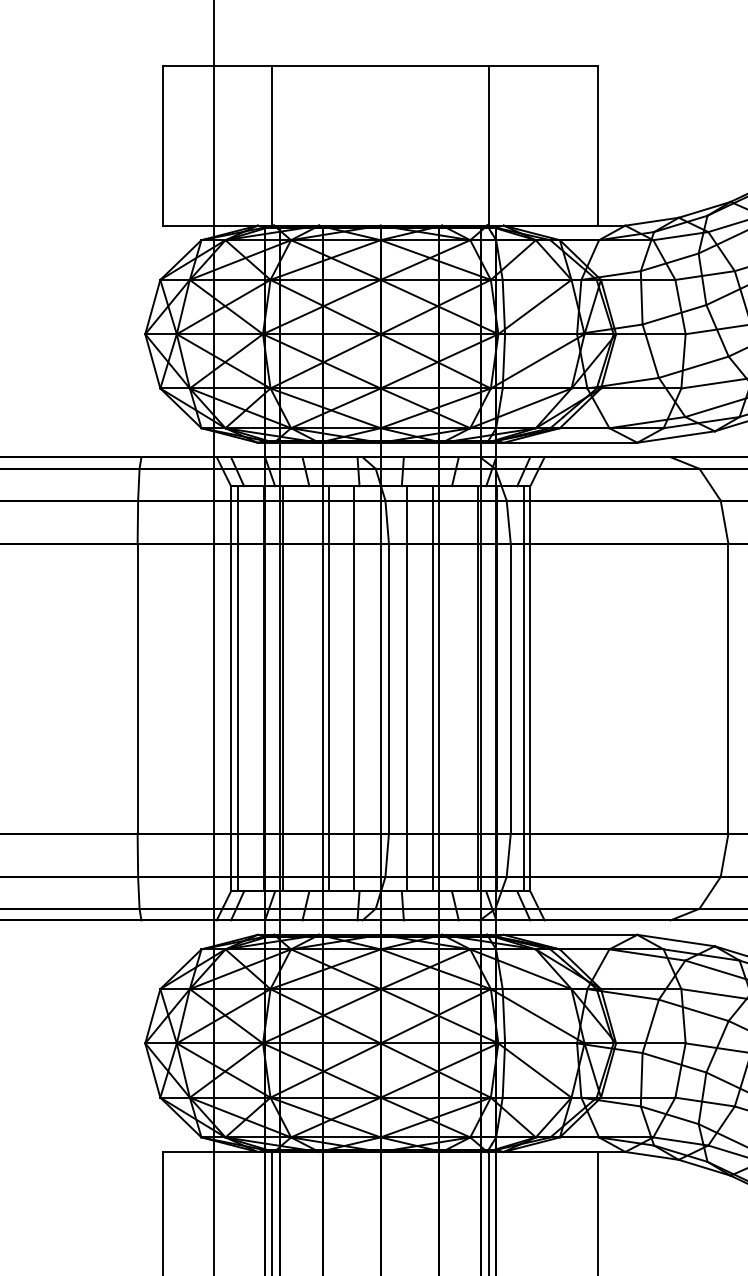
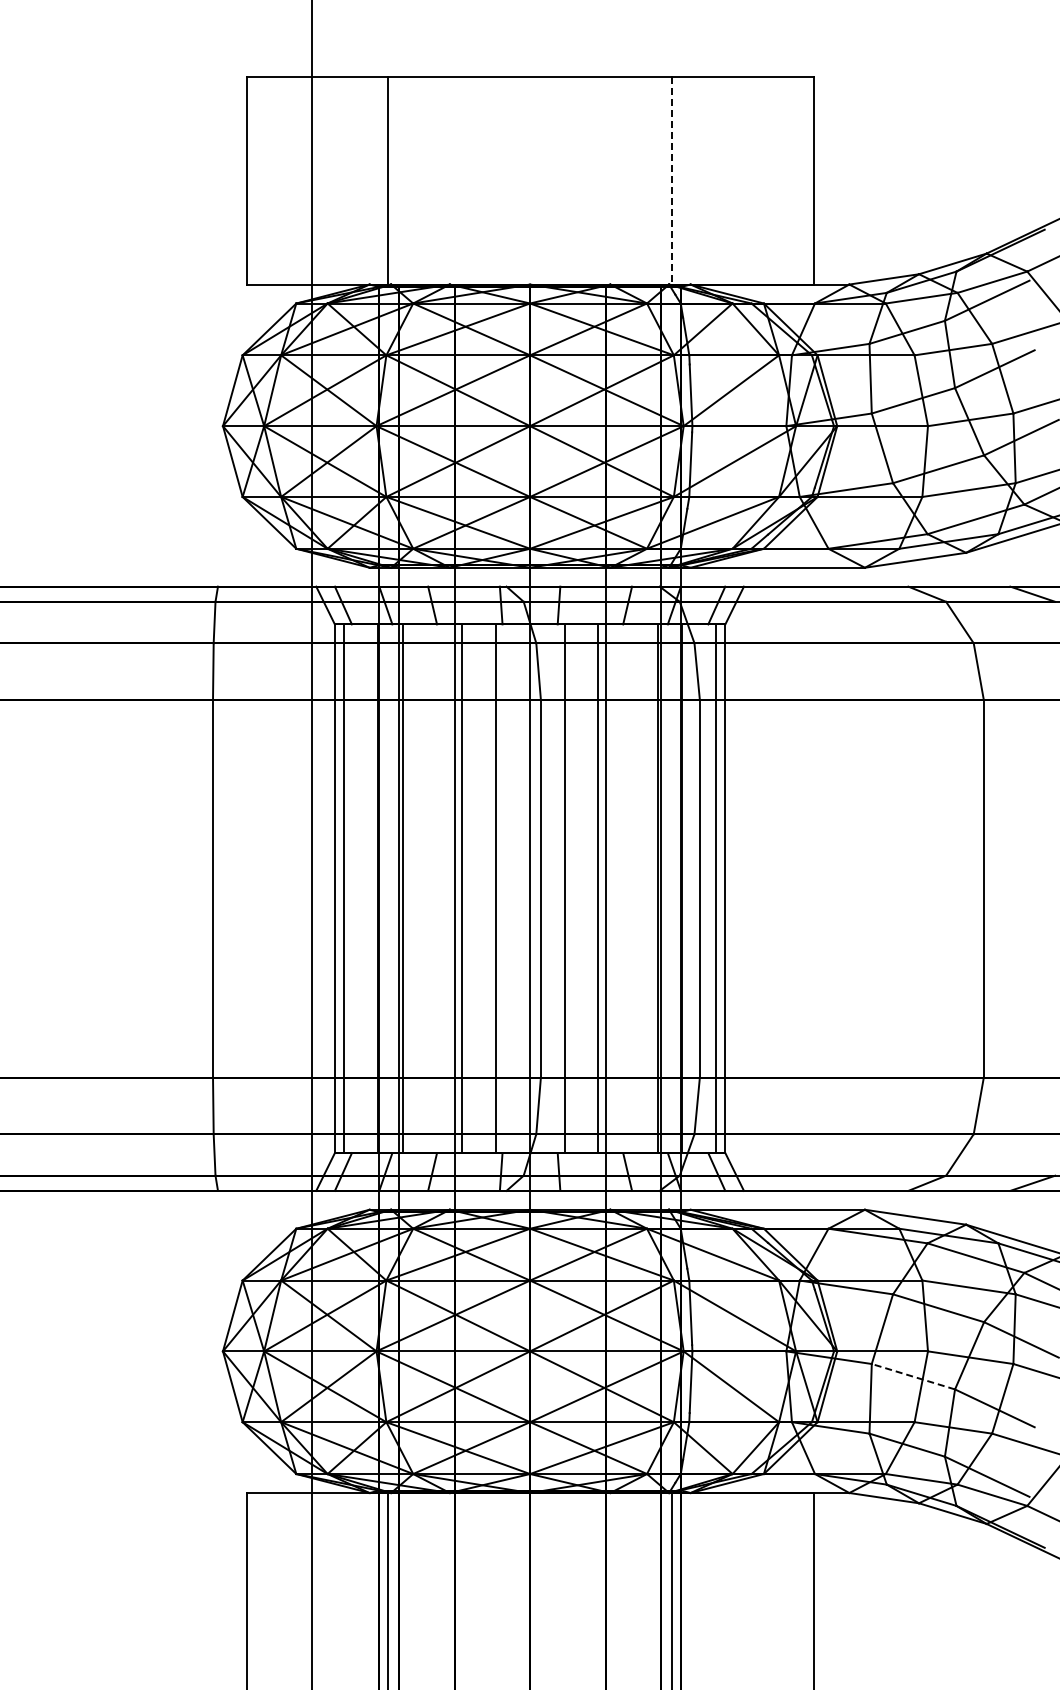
line: (489, 145) -> (671, 180), solid -> dashed
line: (674, 1062) -> (913, 1376), solid -> dashed

